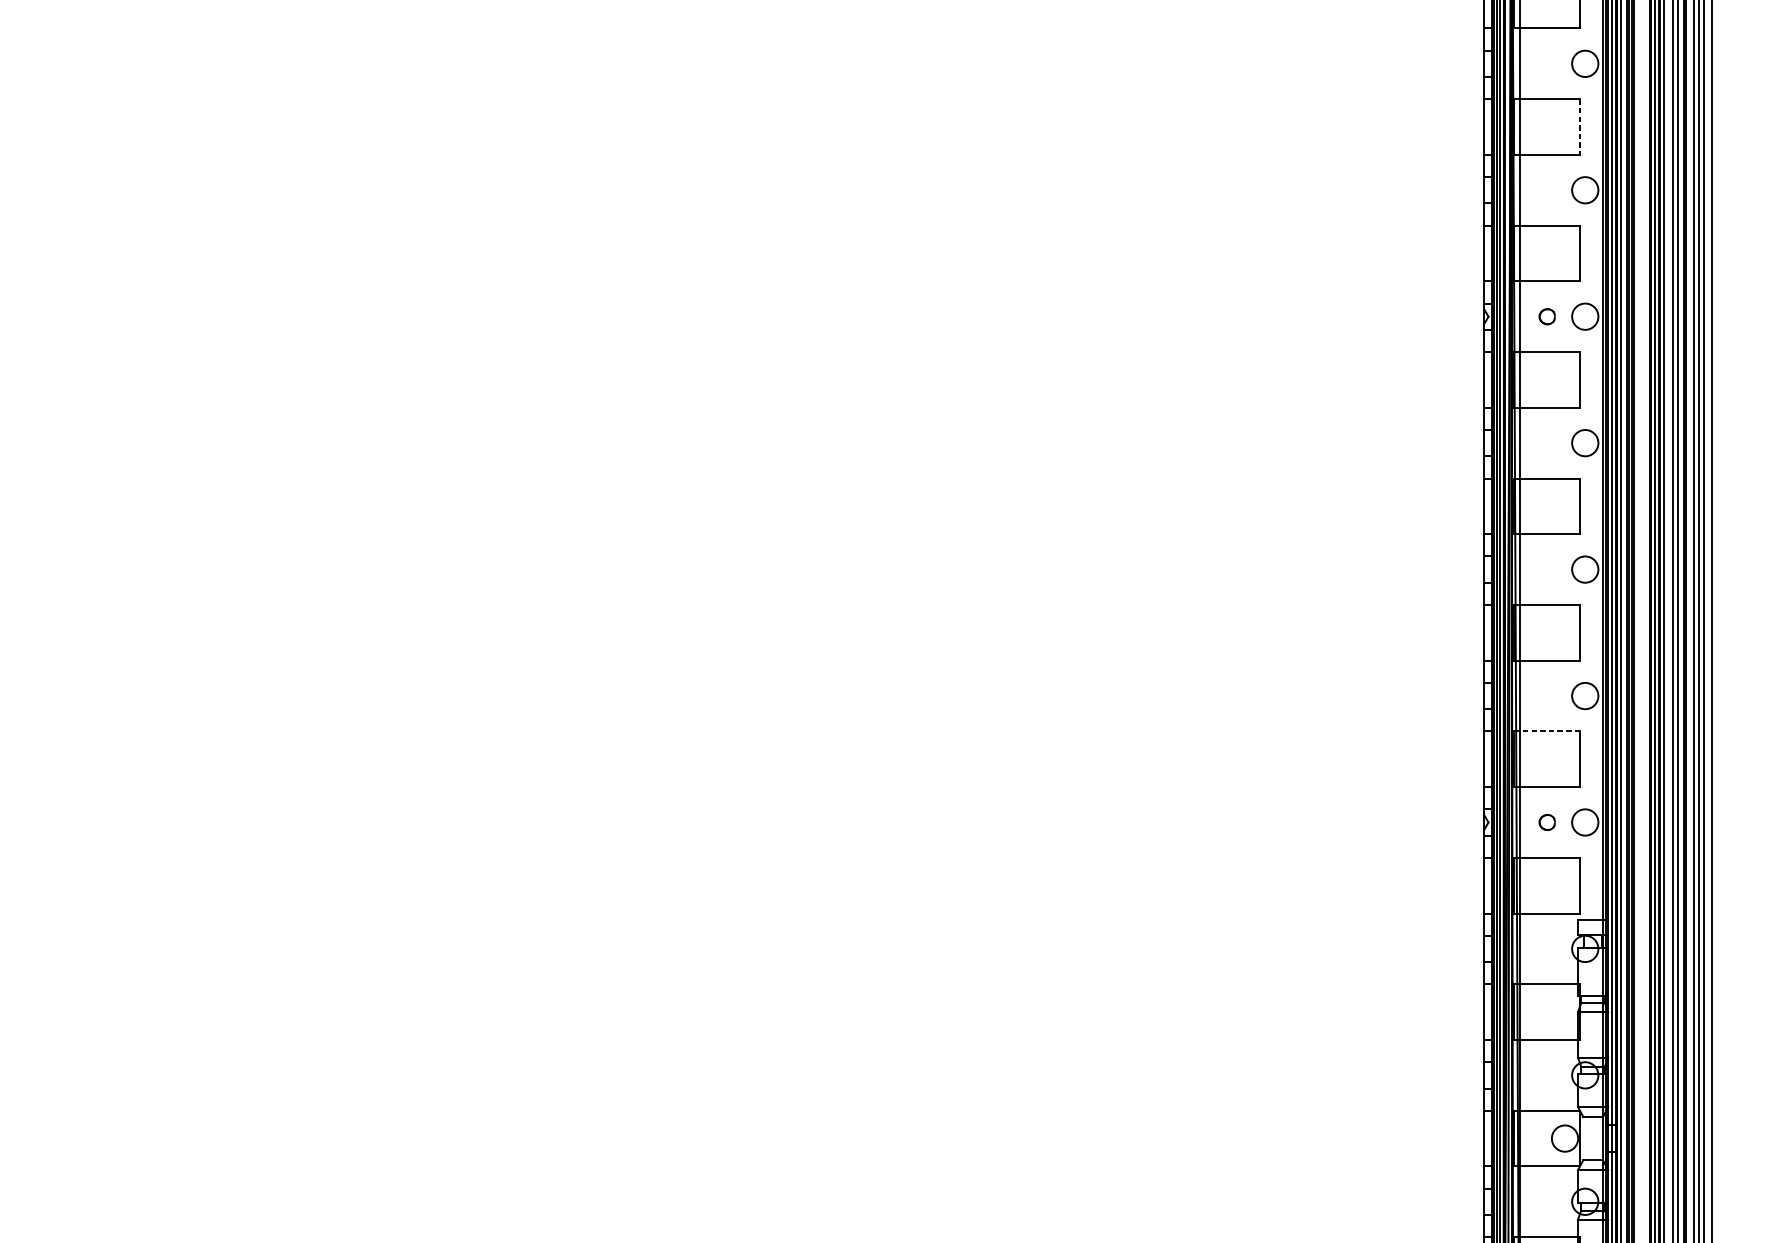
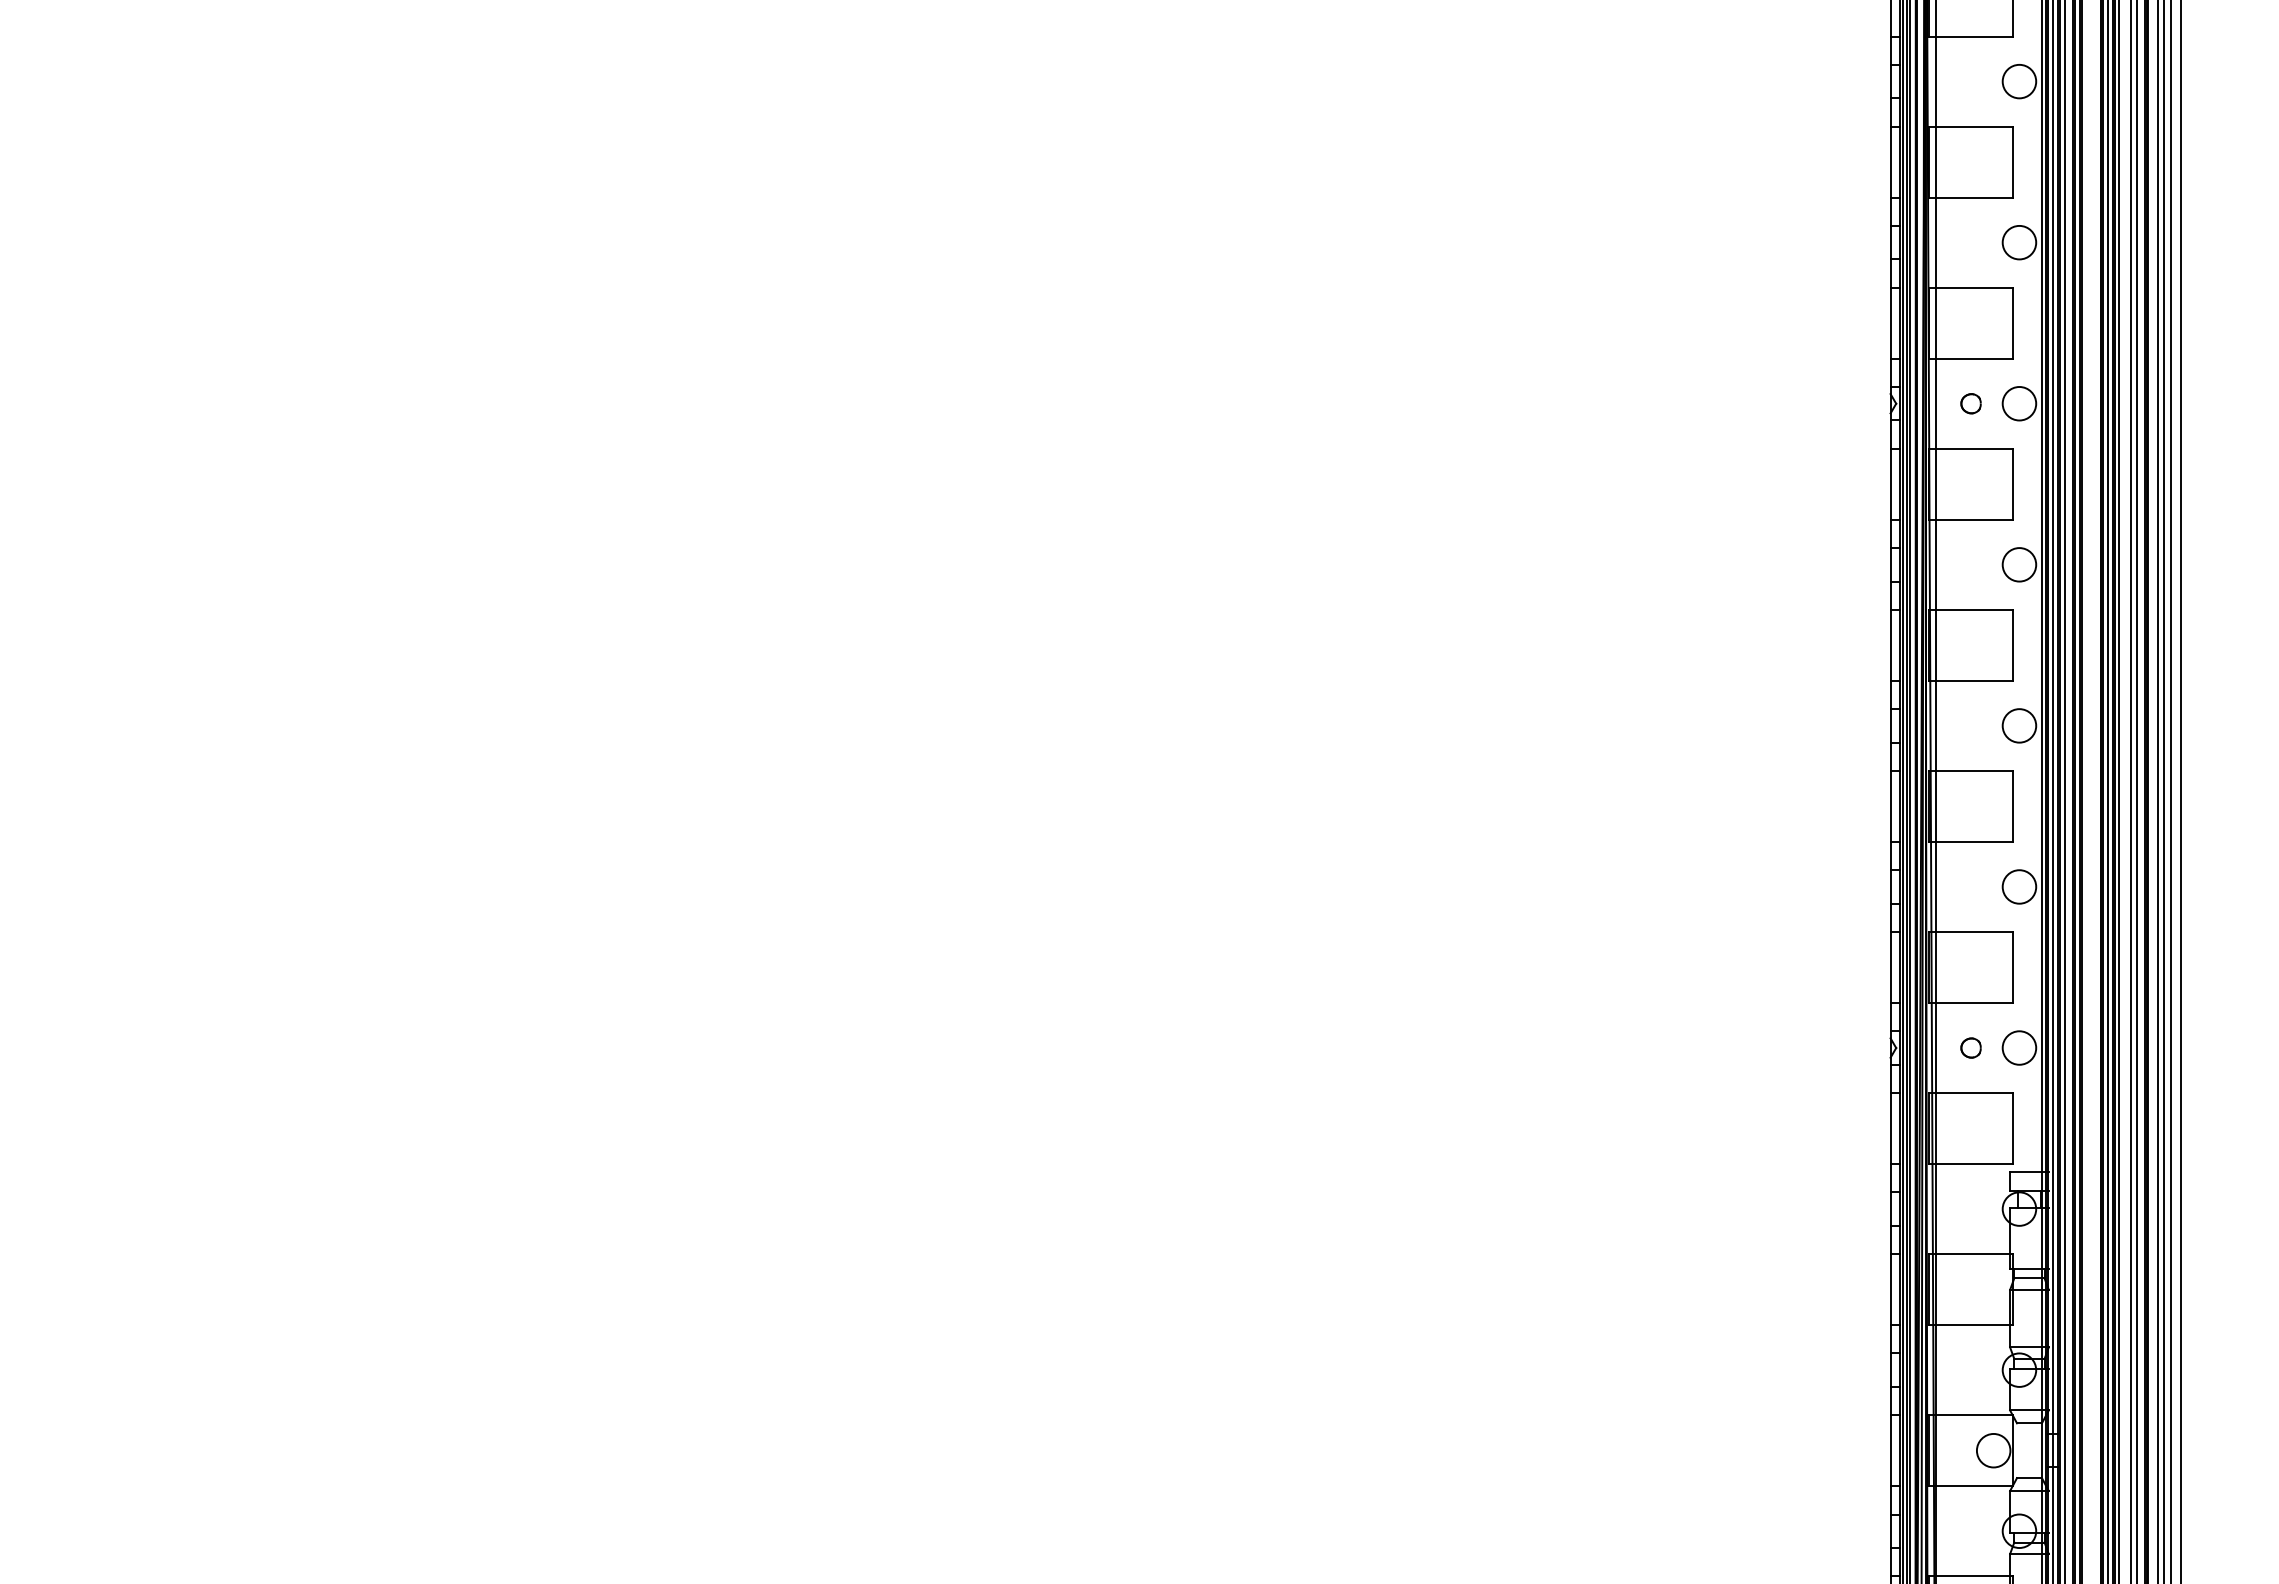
line: (1580, 127) -> (2013, 162), dashed -> solid
line: (1547, 731) -> (1971, 932), dashed -> solid

